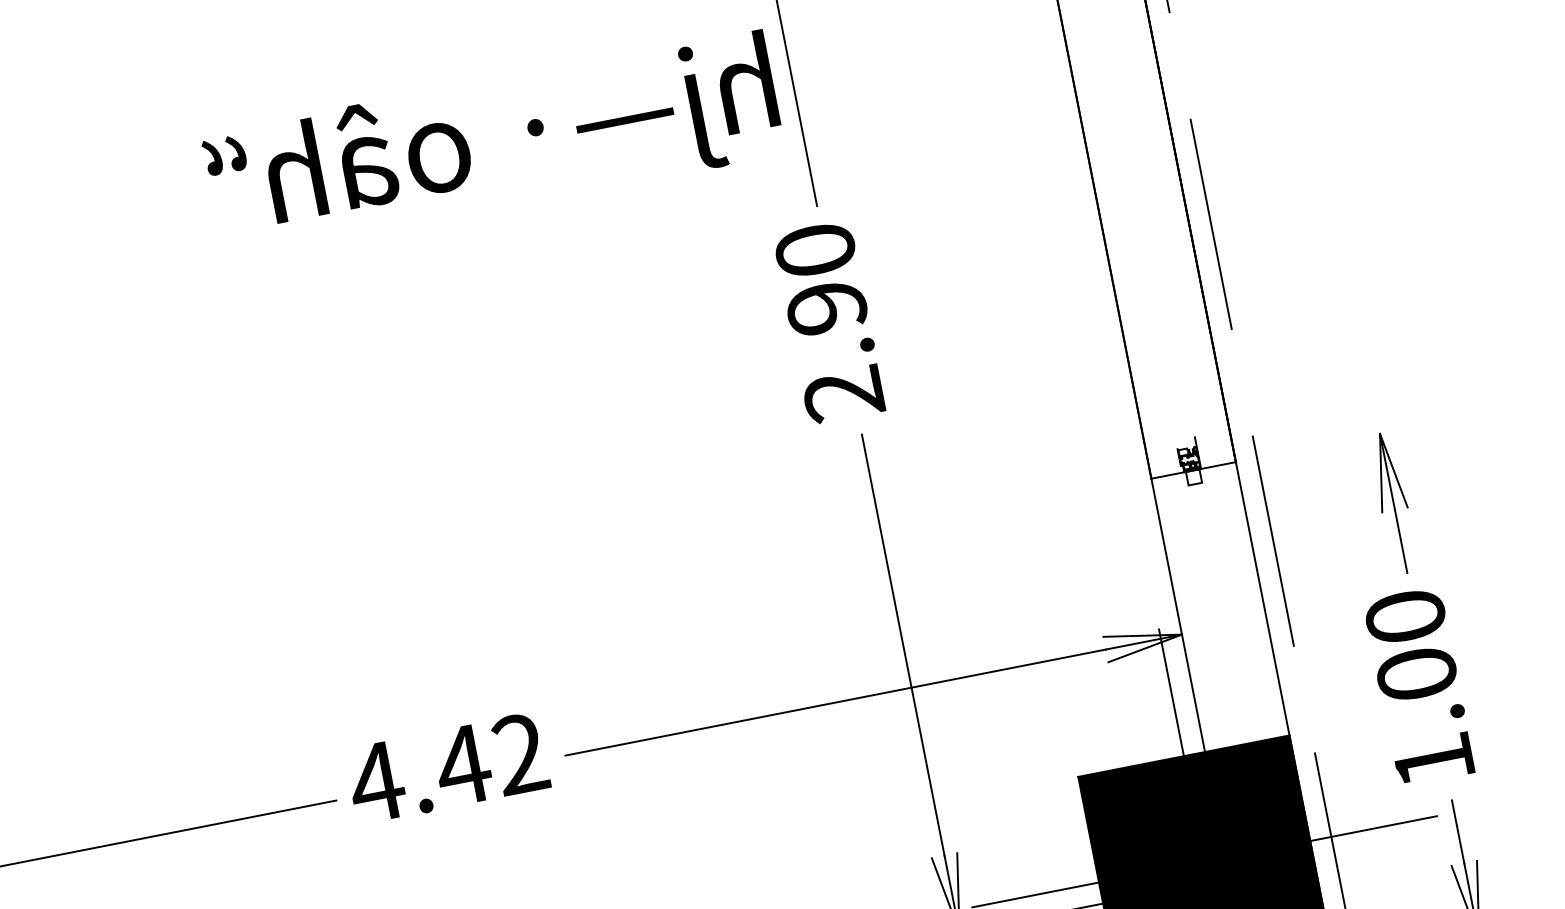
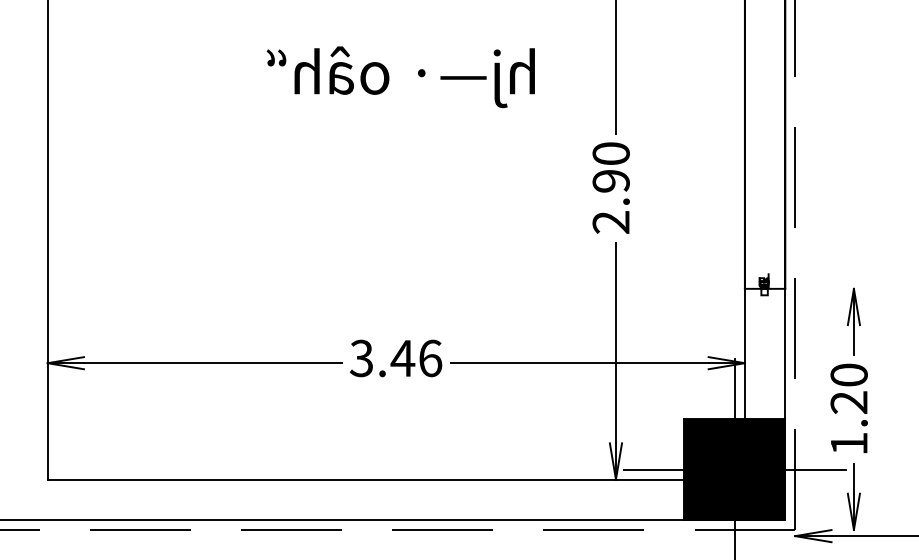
text: (492, 145) -> (400, 77), moved
text: (1415, 674) -> (848, 402), 1.00 -> 1.20
text: (447, 768) -> (395, 358), 4.42 -> 3.46

